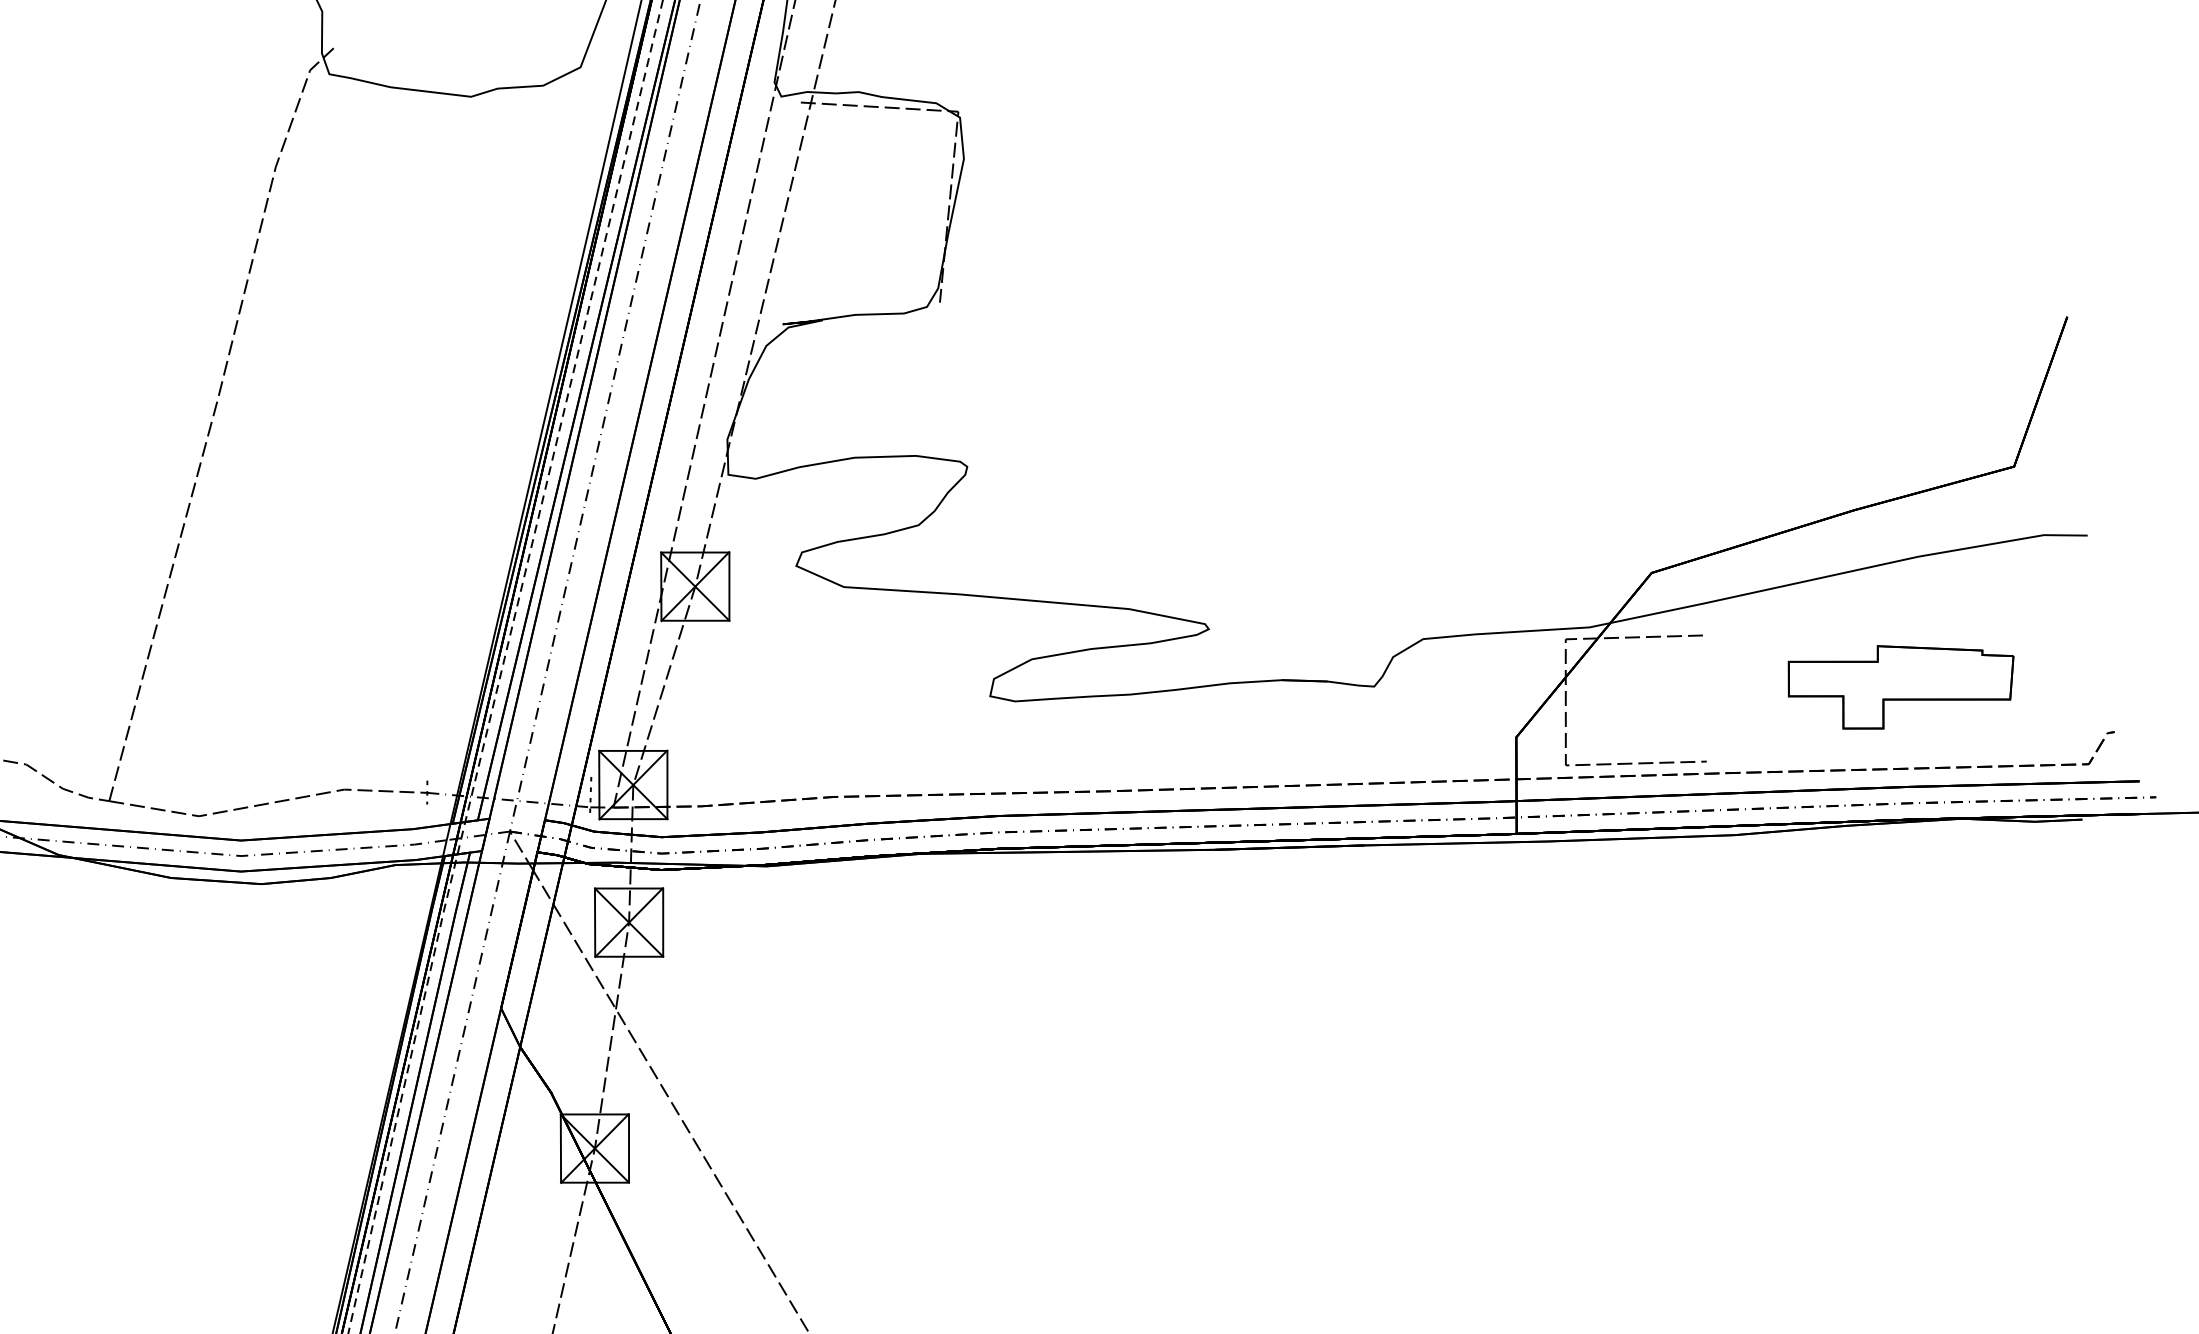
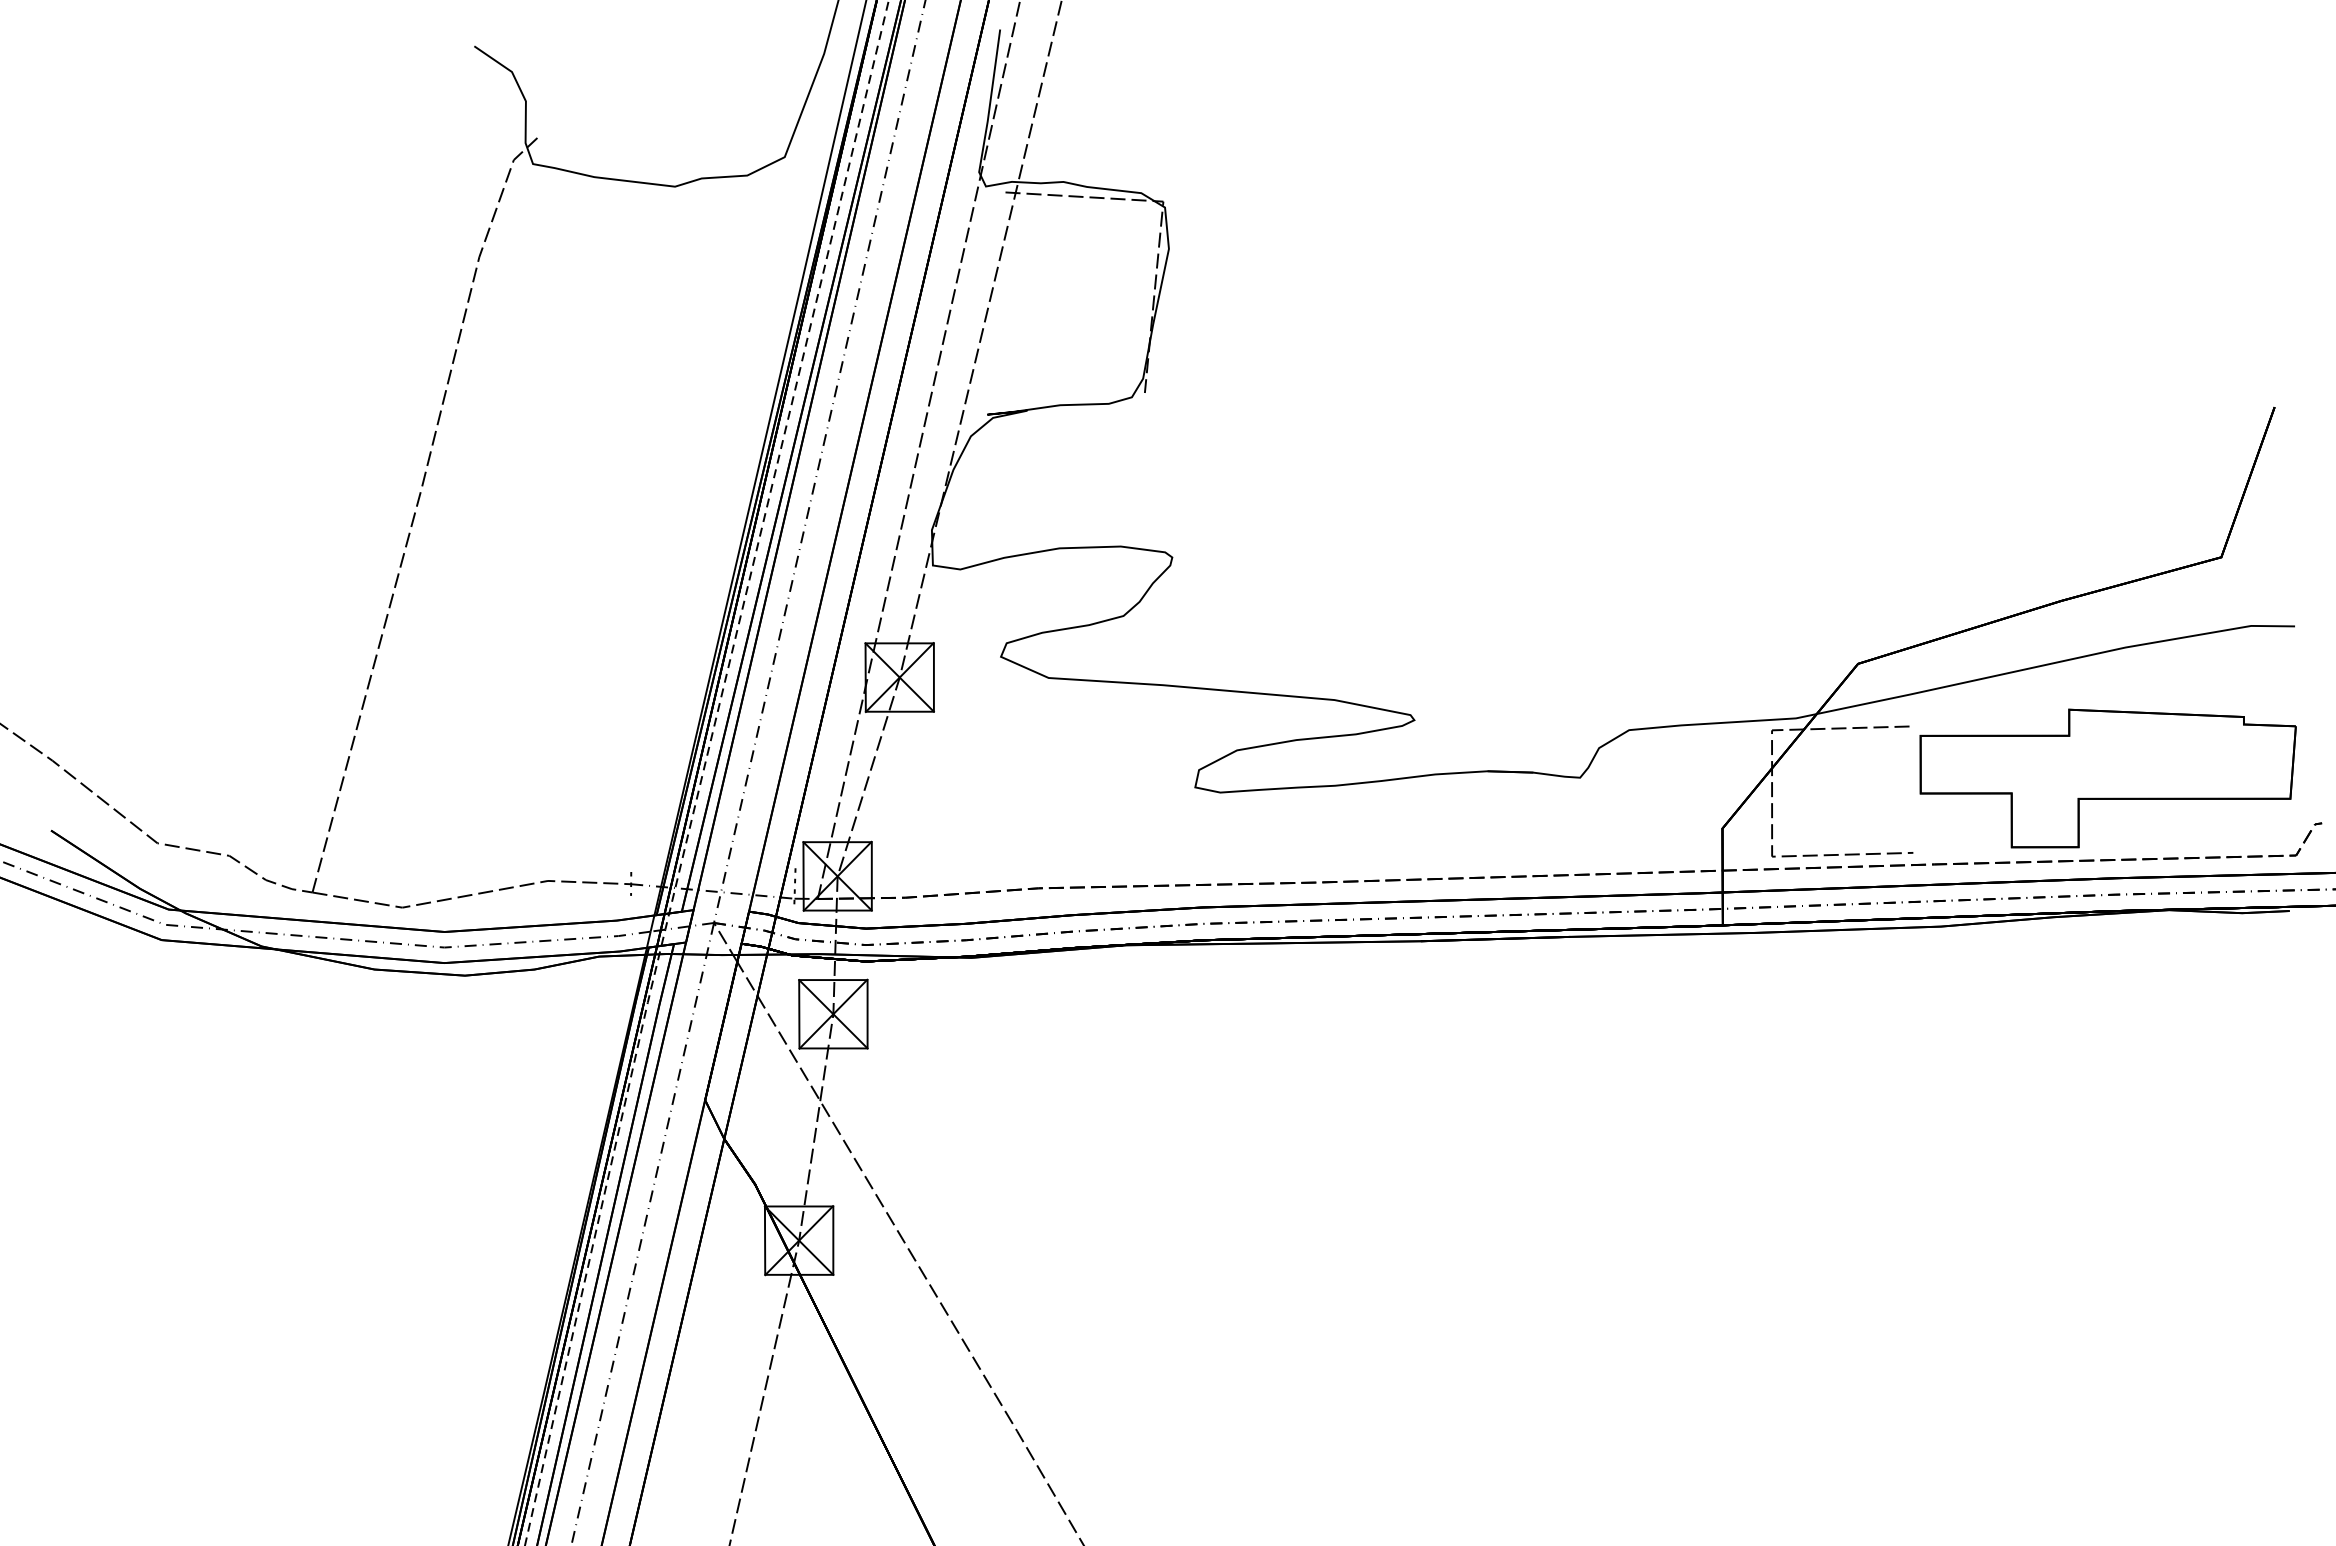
part: (1900, 687) -> (2107, 778), size x1.67

